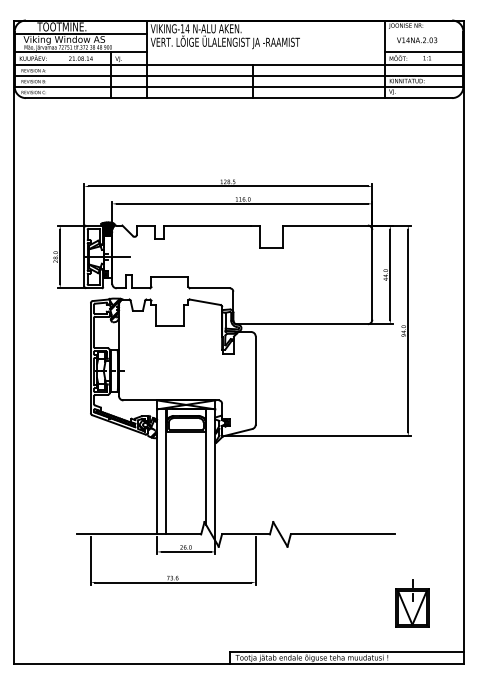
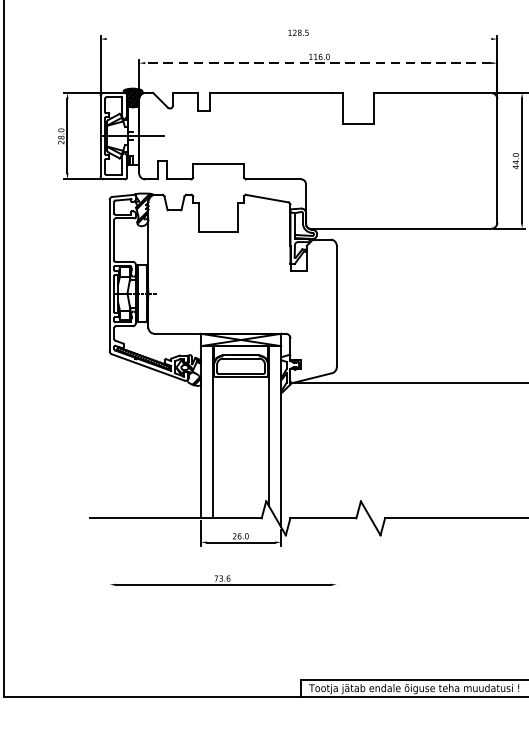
line: (227, 186) -> (297, 39), removed
line: (242, 203) -> (318, 62), solid -> dashed
line: (90, 560) -> (109, 554), removed
line: (255, 560) -> (336, 554), removed

